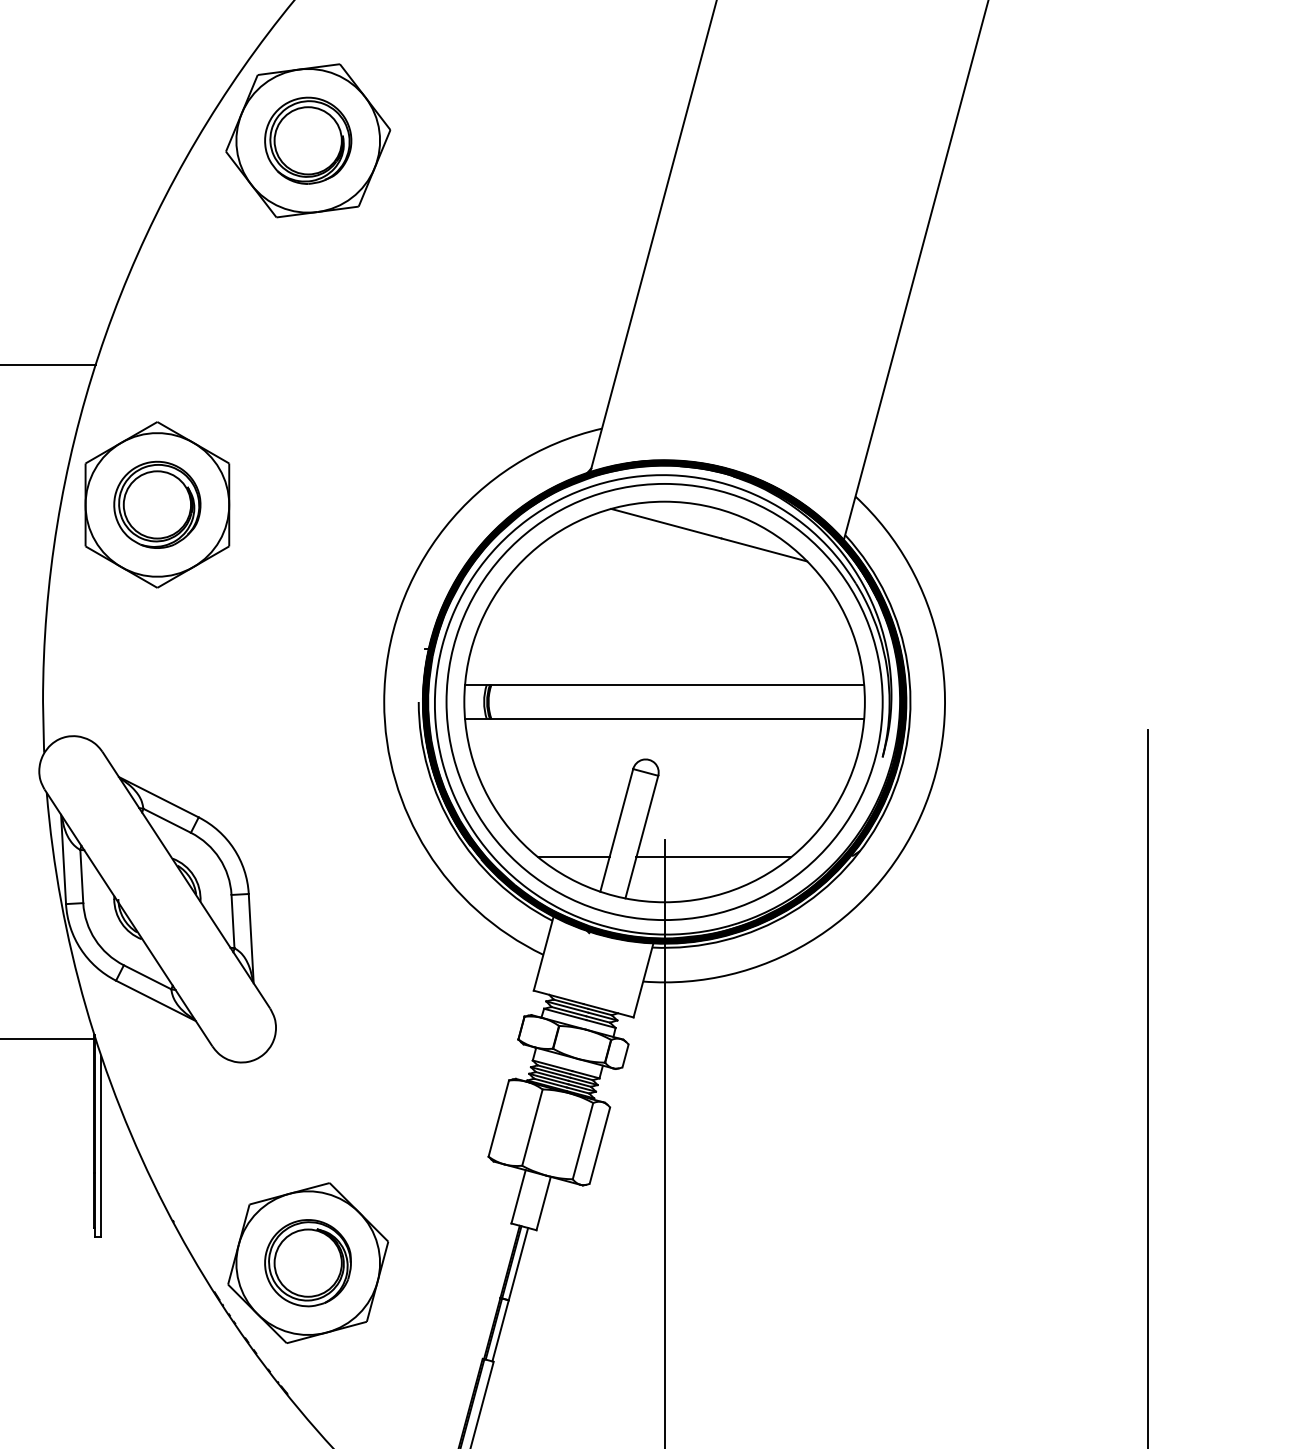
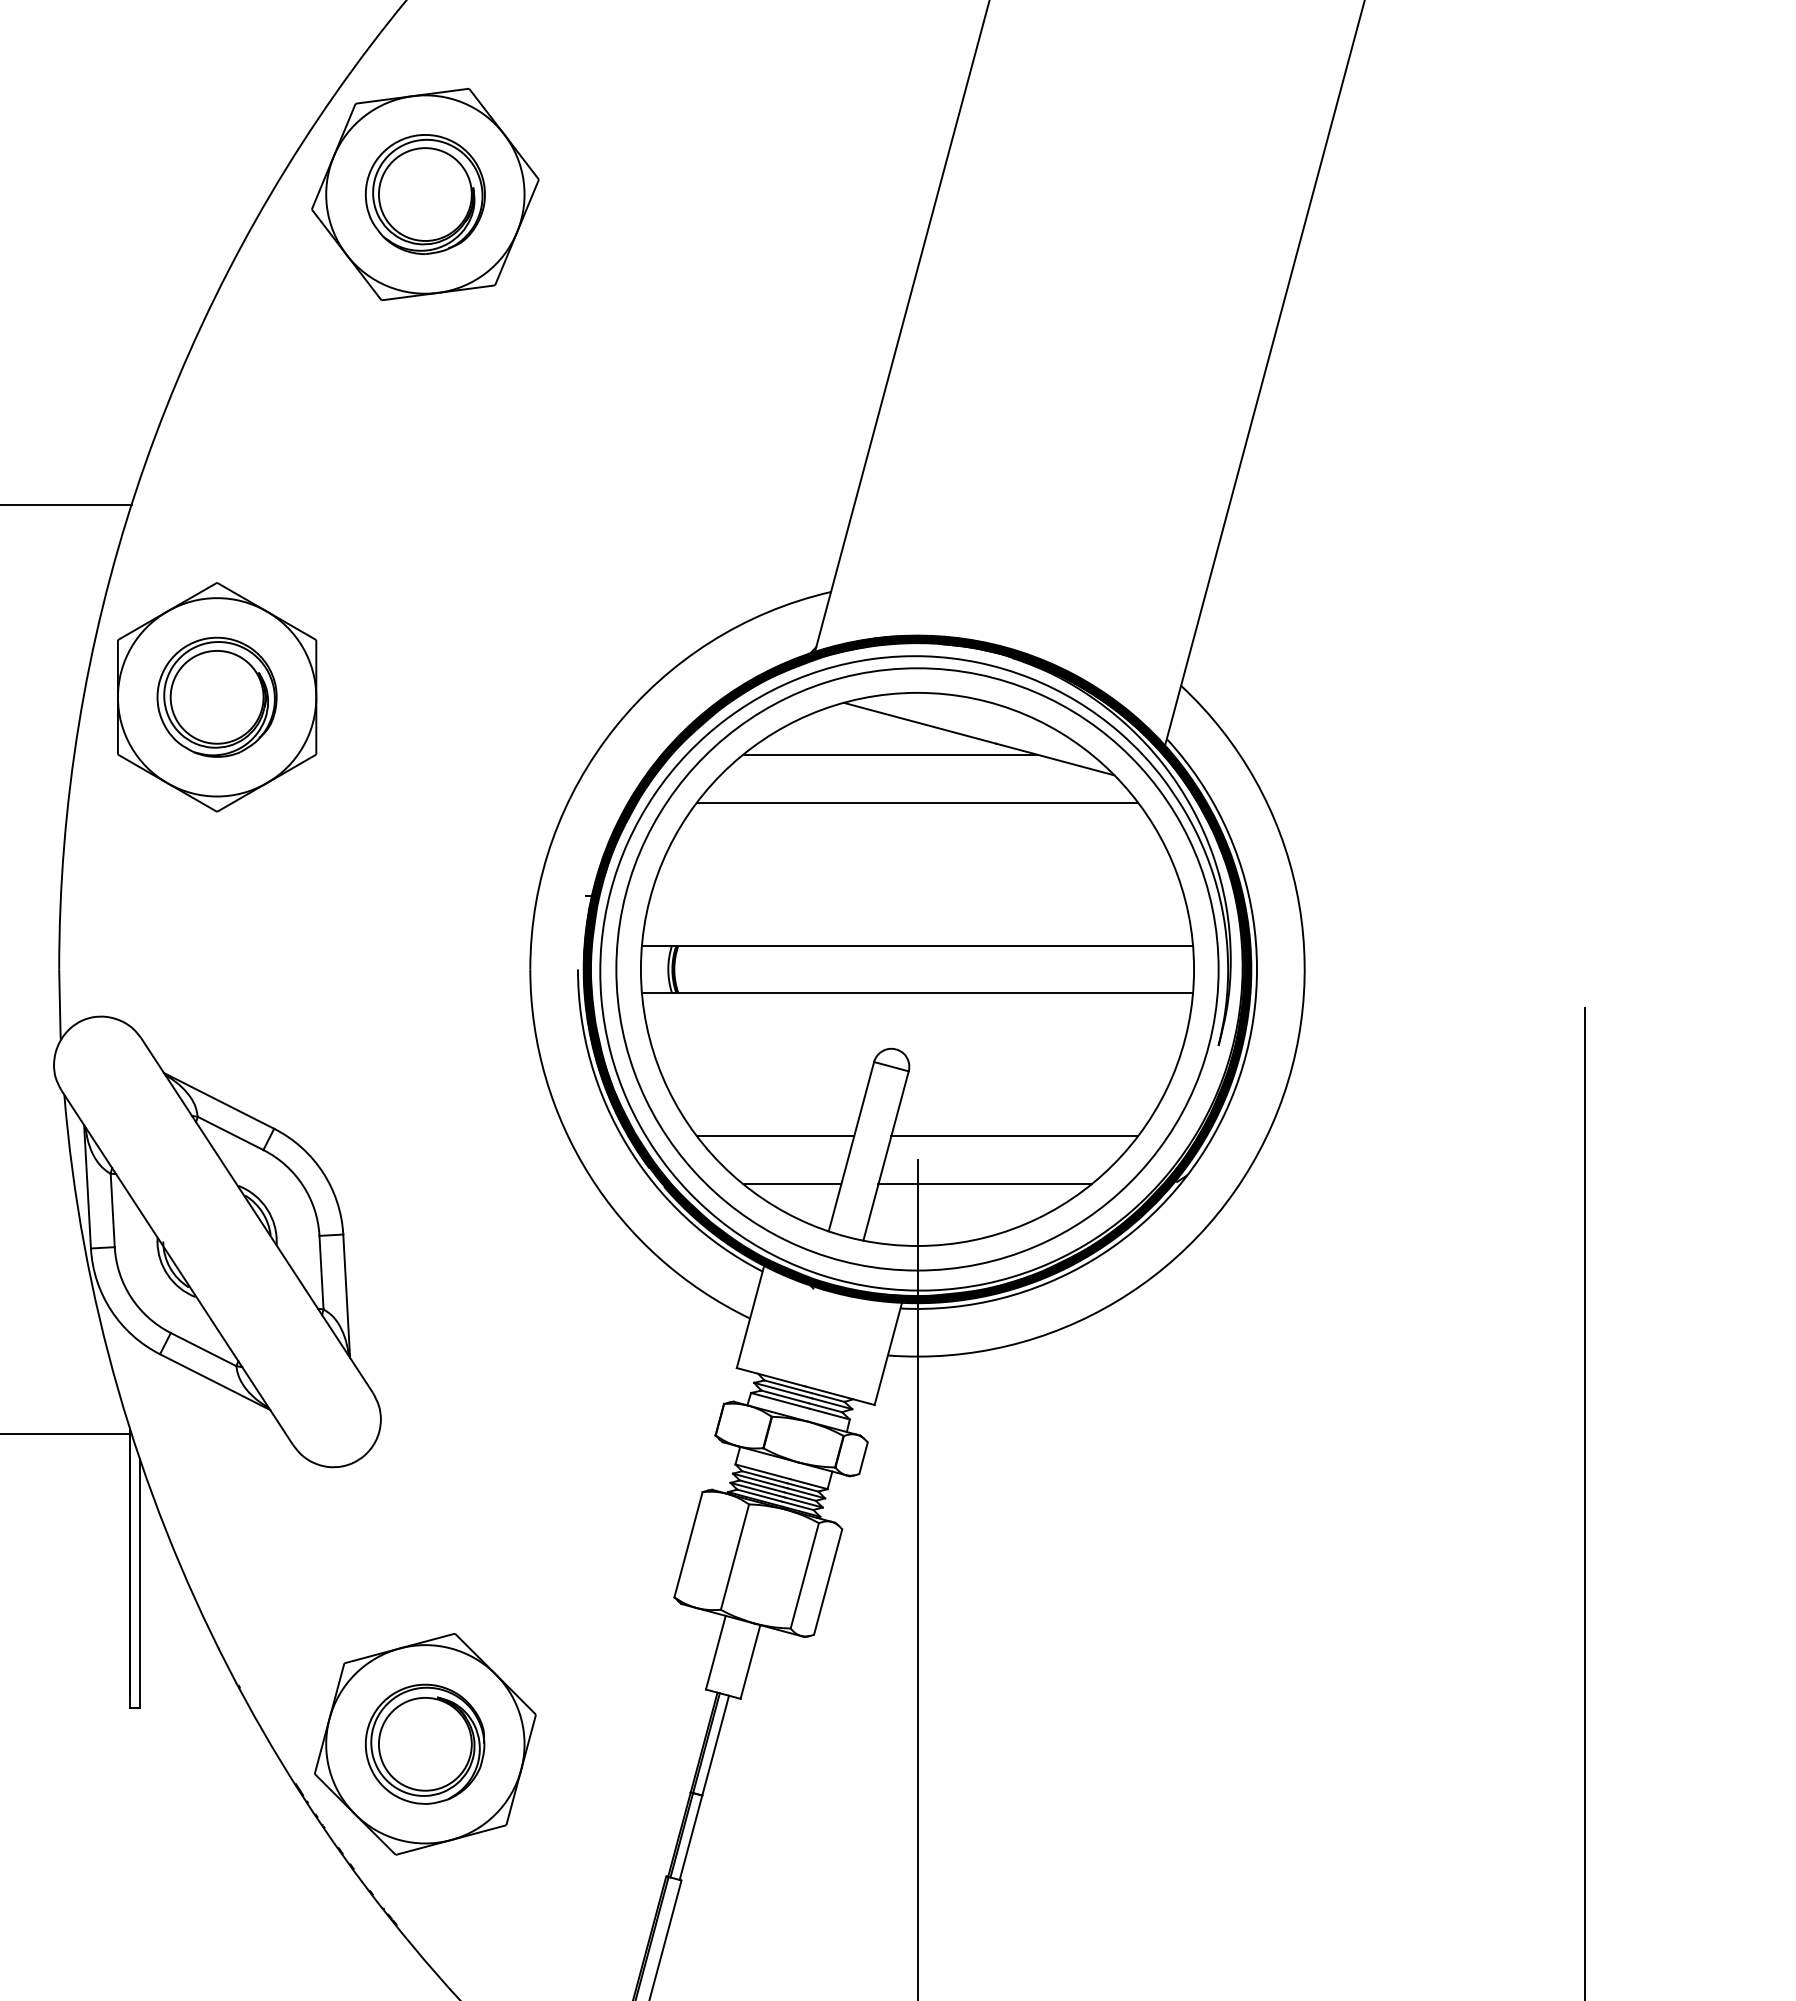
line: (645, 546) -> (890, 754), added
line: (664, 581) -> (917, 802), added
line: (561, 822) -> (775, 1136), added
line: (734, 822) -> (1014, 1136), added

